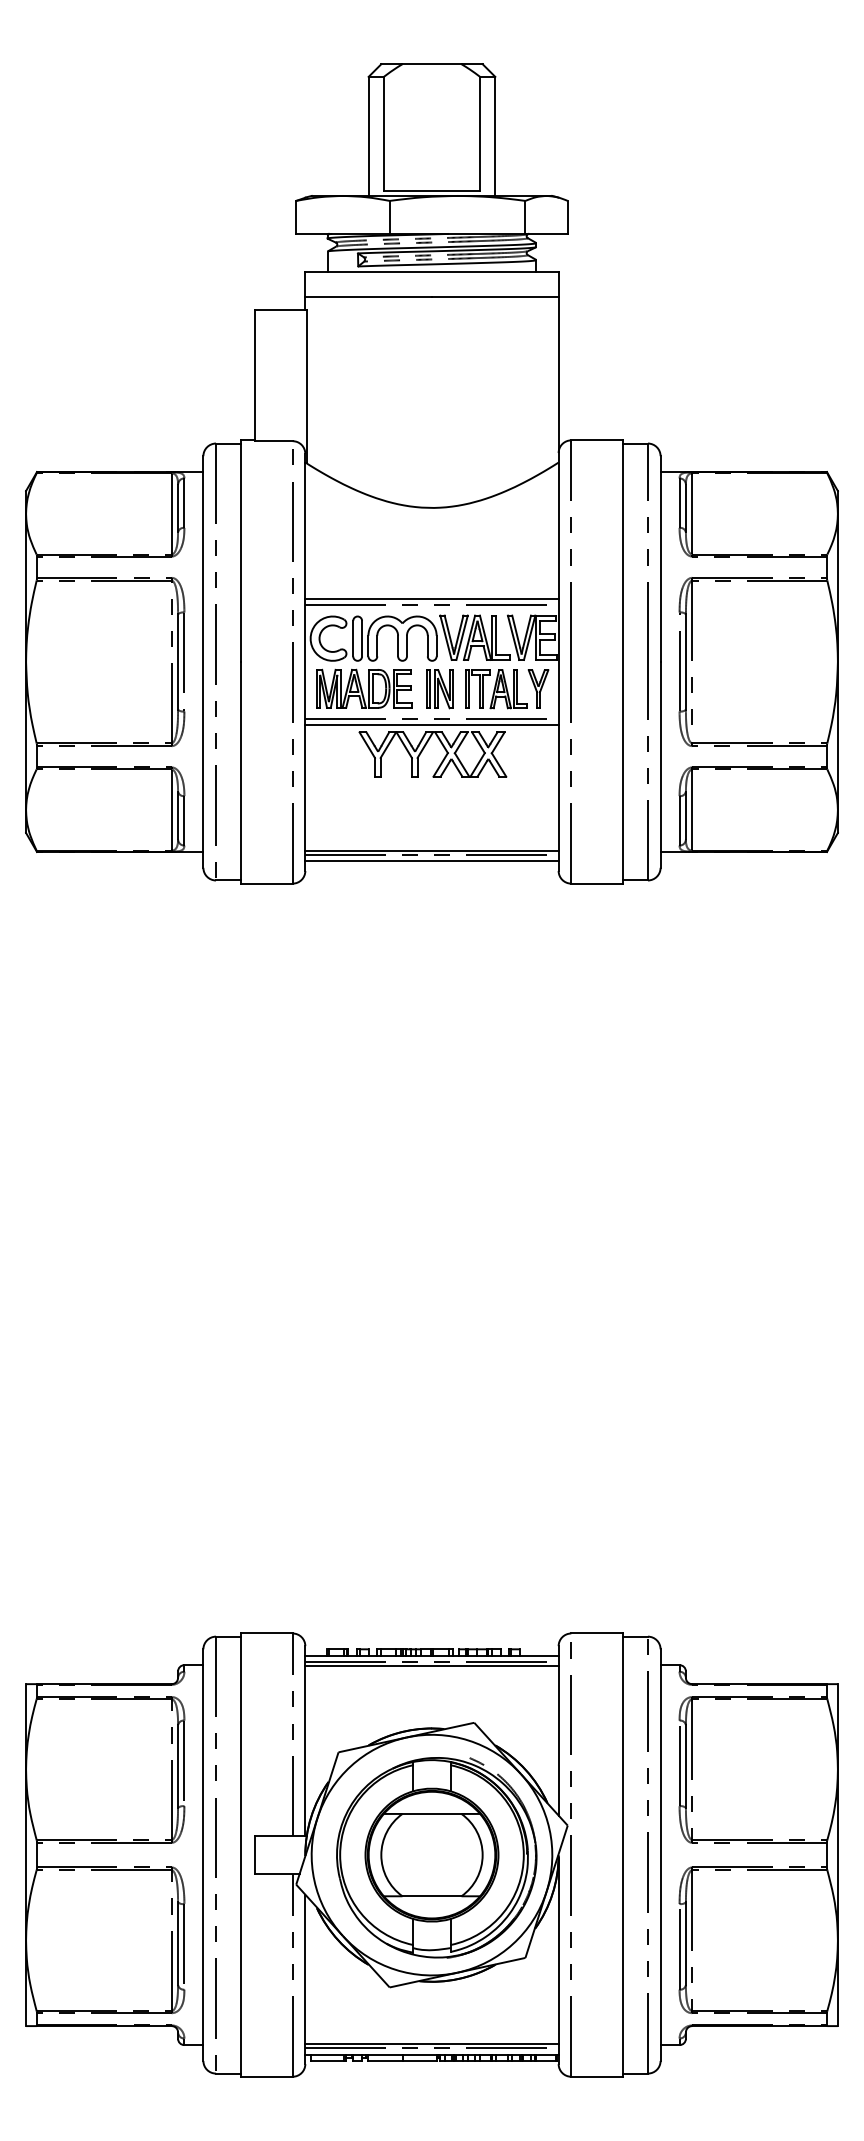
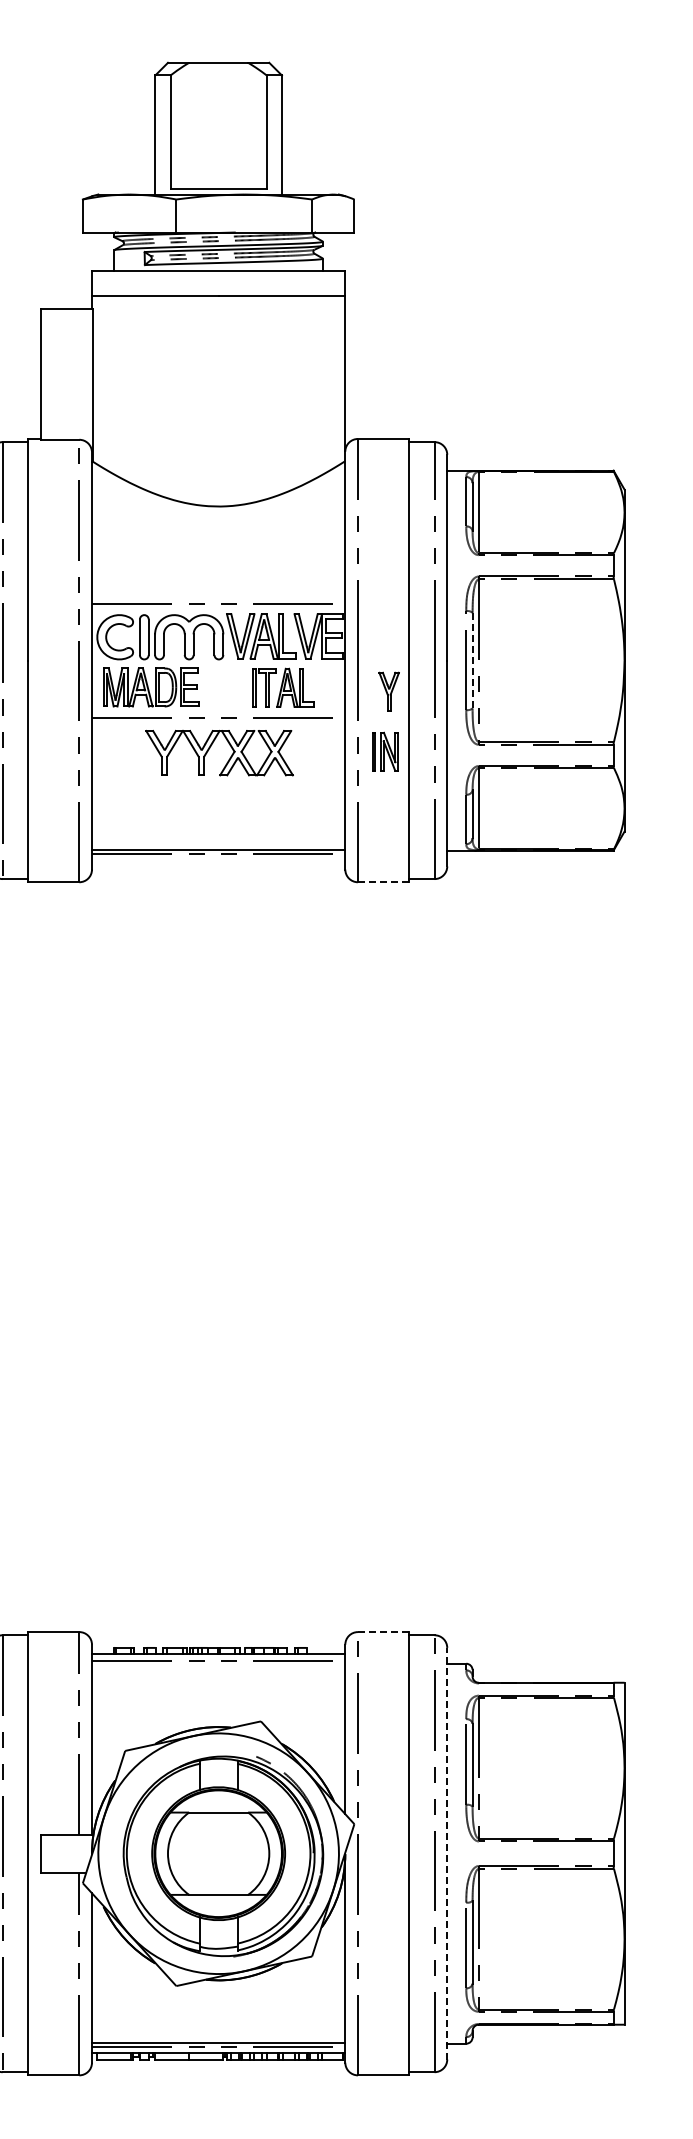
line: (431, 598) -> (218, 597), removed
line: (685, 662) -> (472, 661), solid -> dashed
part: (538, 688) -> (389, 691), moved
part: (439, 689) -> (385, 752), moved
line: (431, 725) -> (218, 724), removed
line: (431, 861) -> (218, 860), removed
line: (596, 883) -> (383, 882), solid -> dashed
line: (596, 1633) -> (383, 1632), solid -> dashed
line: (431, 1665) -> (218, 1664), removed
line: (660, 1855) -> (447, 1854), solid -> dashed

